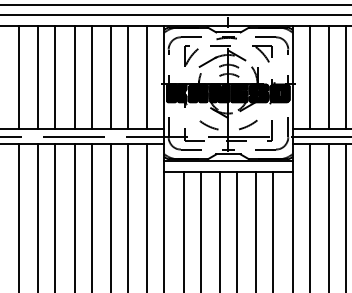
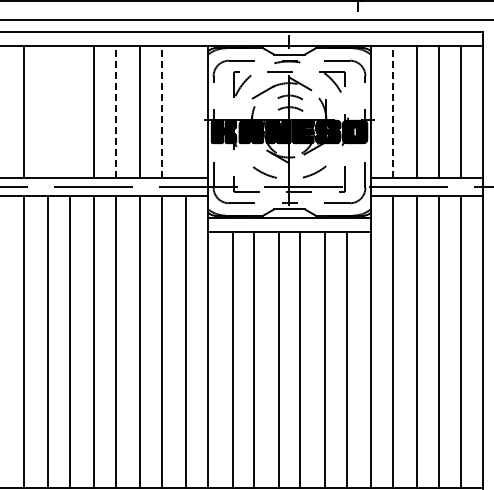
line: (38, 77) -> (48, 111), removed
line: (55, 77) -> (69, 111), removed
line: (91, 77) -> (115, 111), solid -> dashed
line: (128, 77) -> (162, 111), solid -> dashed
line: (147, 77) -> (186, 111), removed
line: (309, 77) -> (392, 111), solid -> dashed

